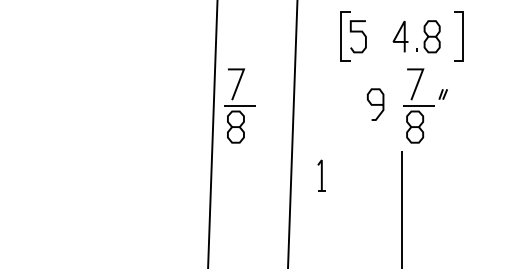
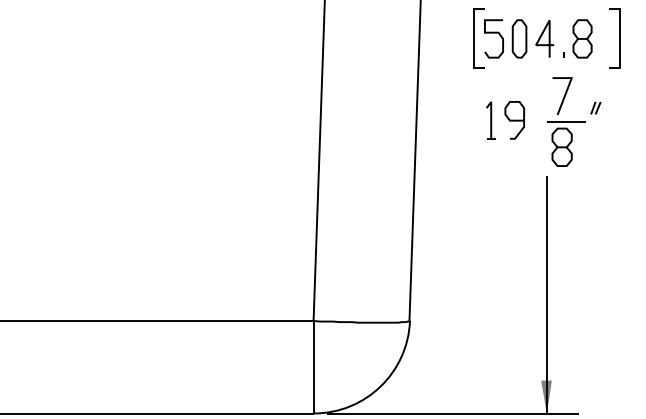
part: (379, 36) -> (519, 38), added
part: (239, 105) -> (351, 121), removed
part: (321, 175) -> (490, 120), moved

